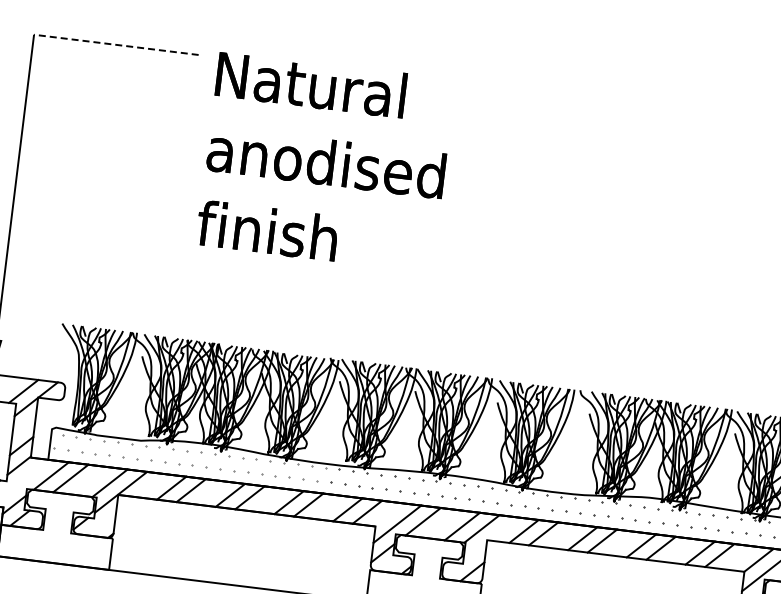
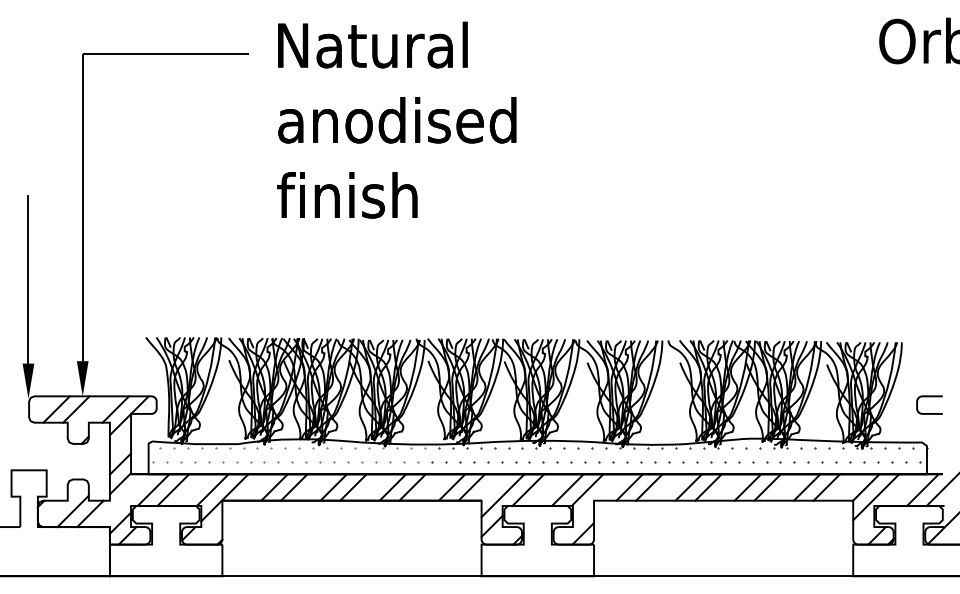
line: (116, 45) -> (165, 54), dashed -> solid
text: (325, 161) -> (396, 119), moved

